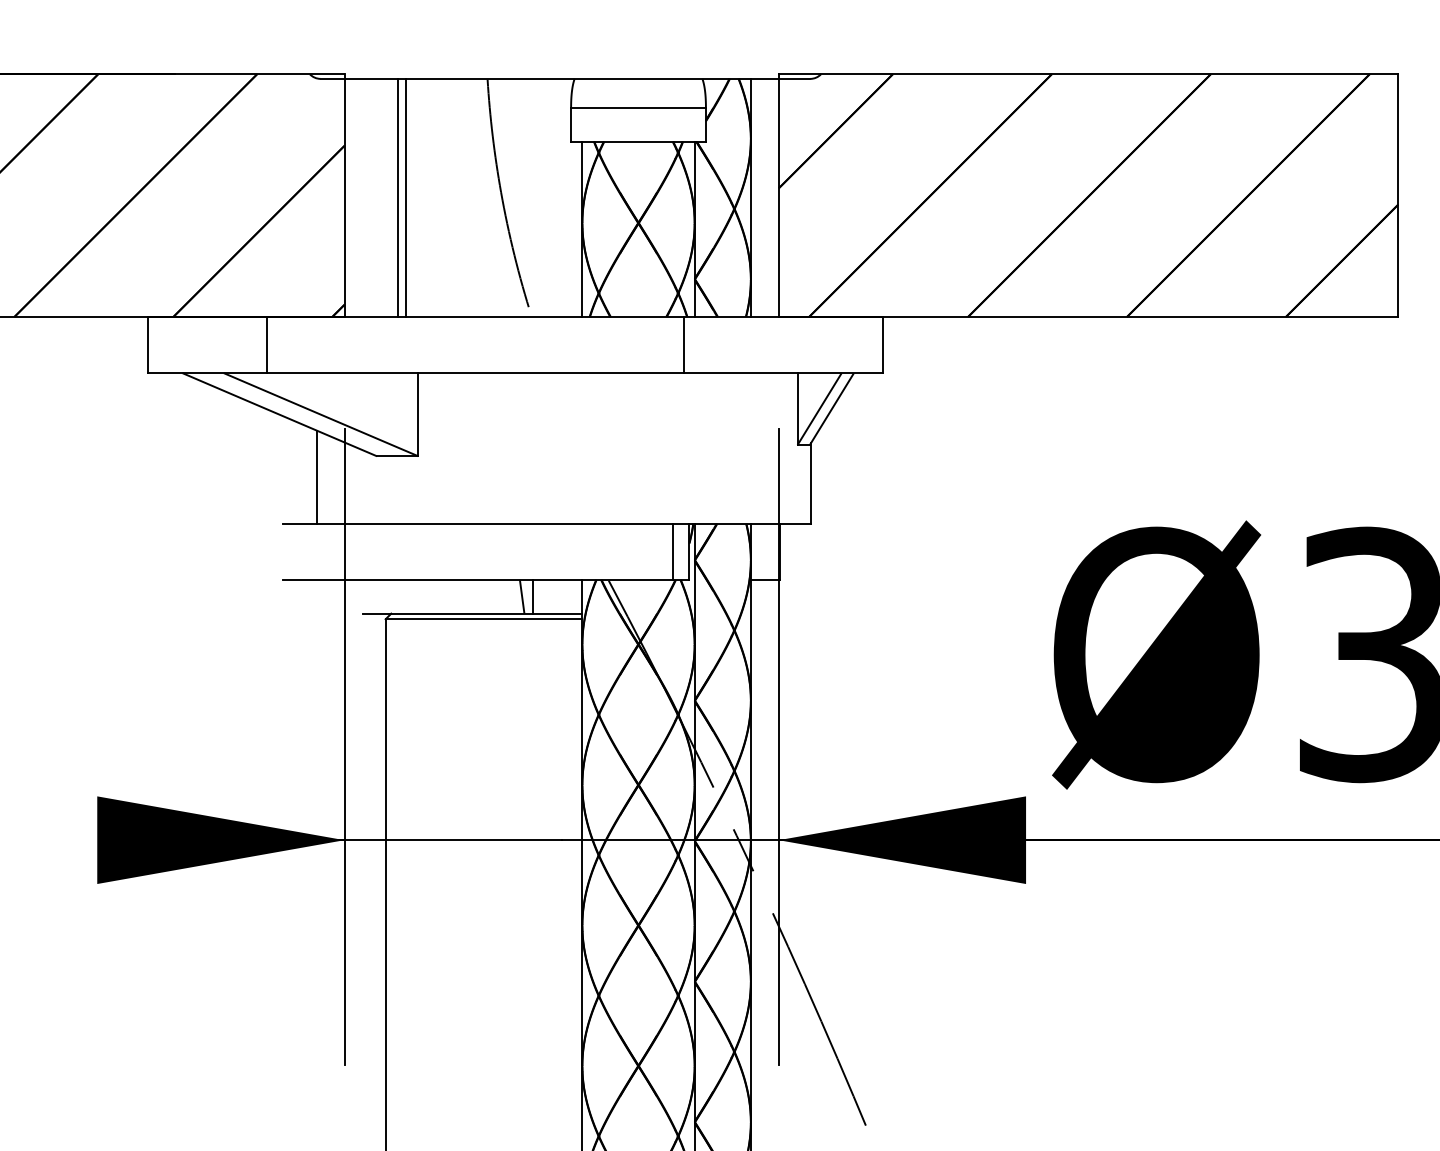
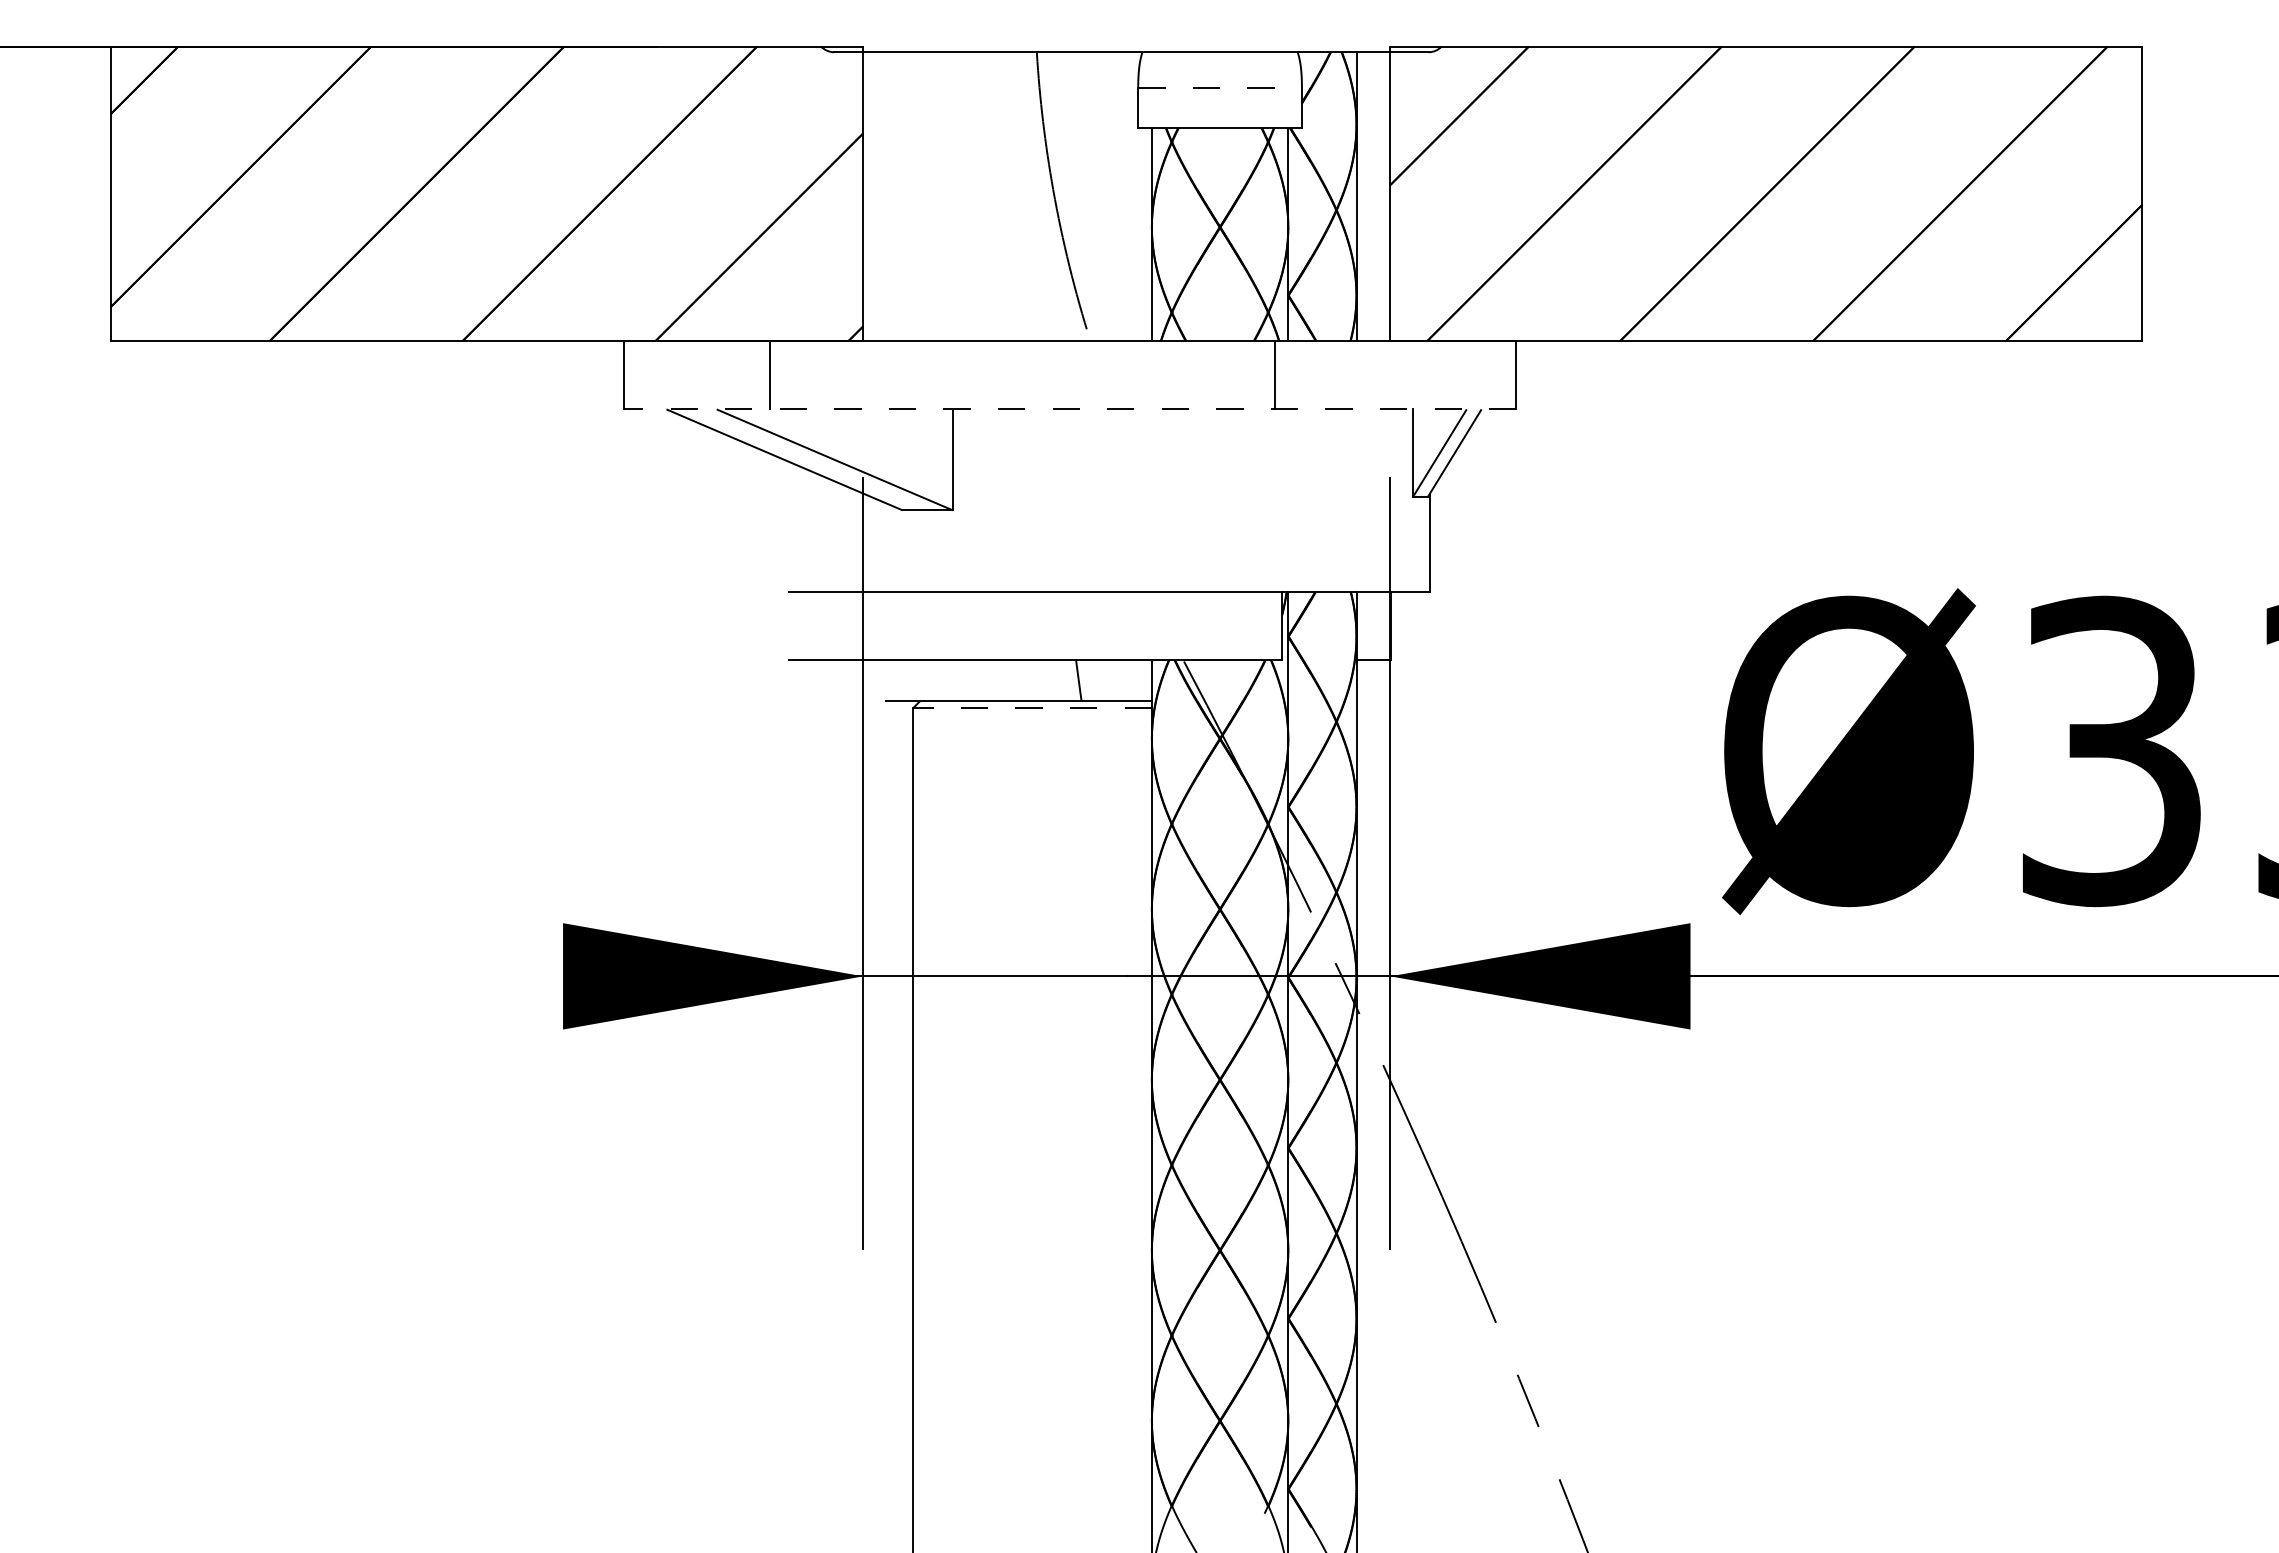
line: (638, 107) -> (1220, 87), solid -> dashed
line: (398, 197) -> (928, 196), removed
line: (406, 197) -> (938, 196), removed
line: (514, 373) -> (1069, 409), solid -> dashed
line: (316, 477) -> (829, 535), removed
line: (672, 551) -> (1261, 626), removed
line: (532, 596) -> (1091, 680), removed
line: (483, 619) -> (1032, 708), solid -> dashed

